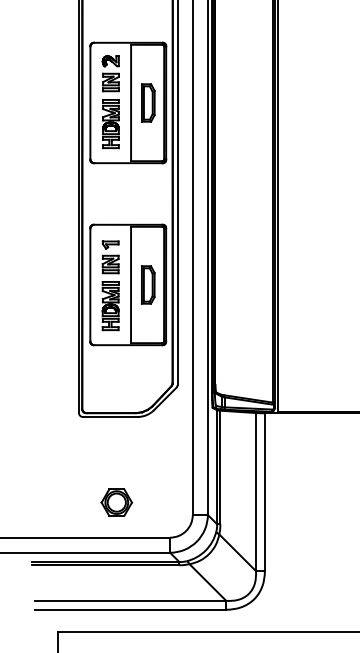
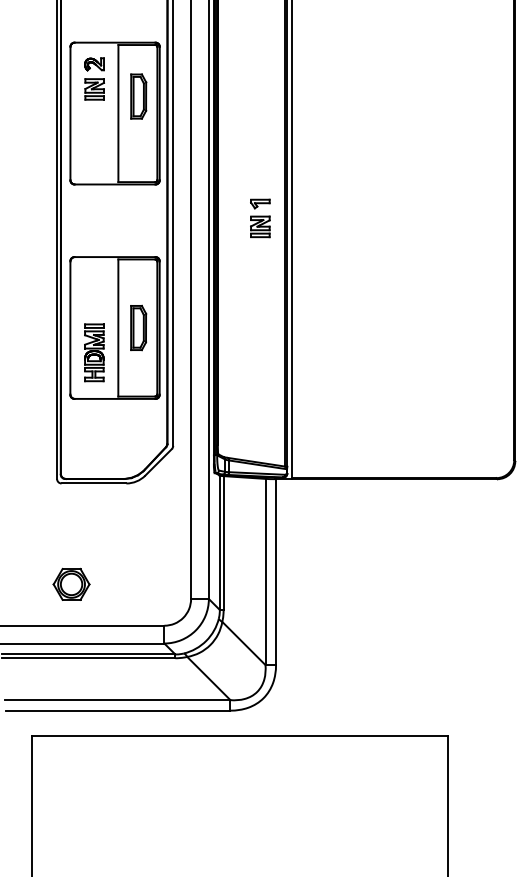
part: (148, 102) -> (138, 96), moved
part: (110, 124) -> (94, 138), removed
part: (110, 257) -> (260, 218), moved
part: (116, 501) -> (71, 583), moved

